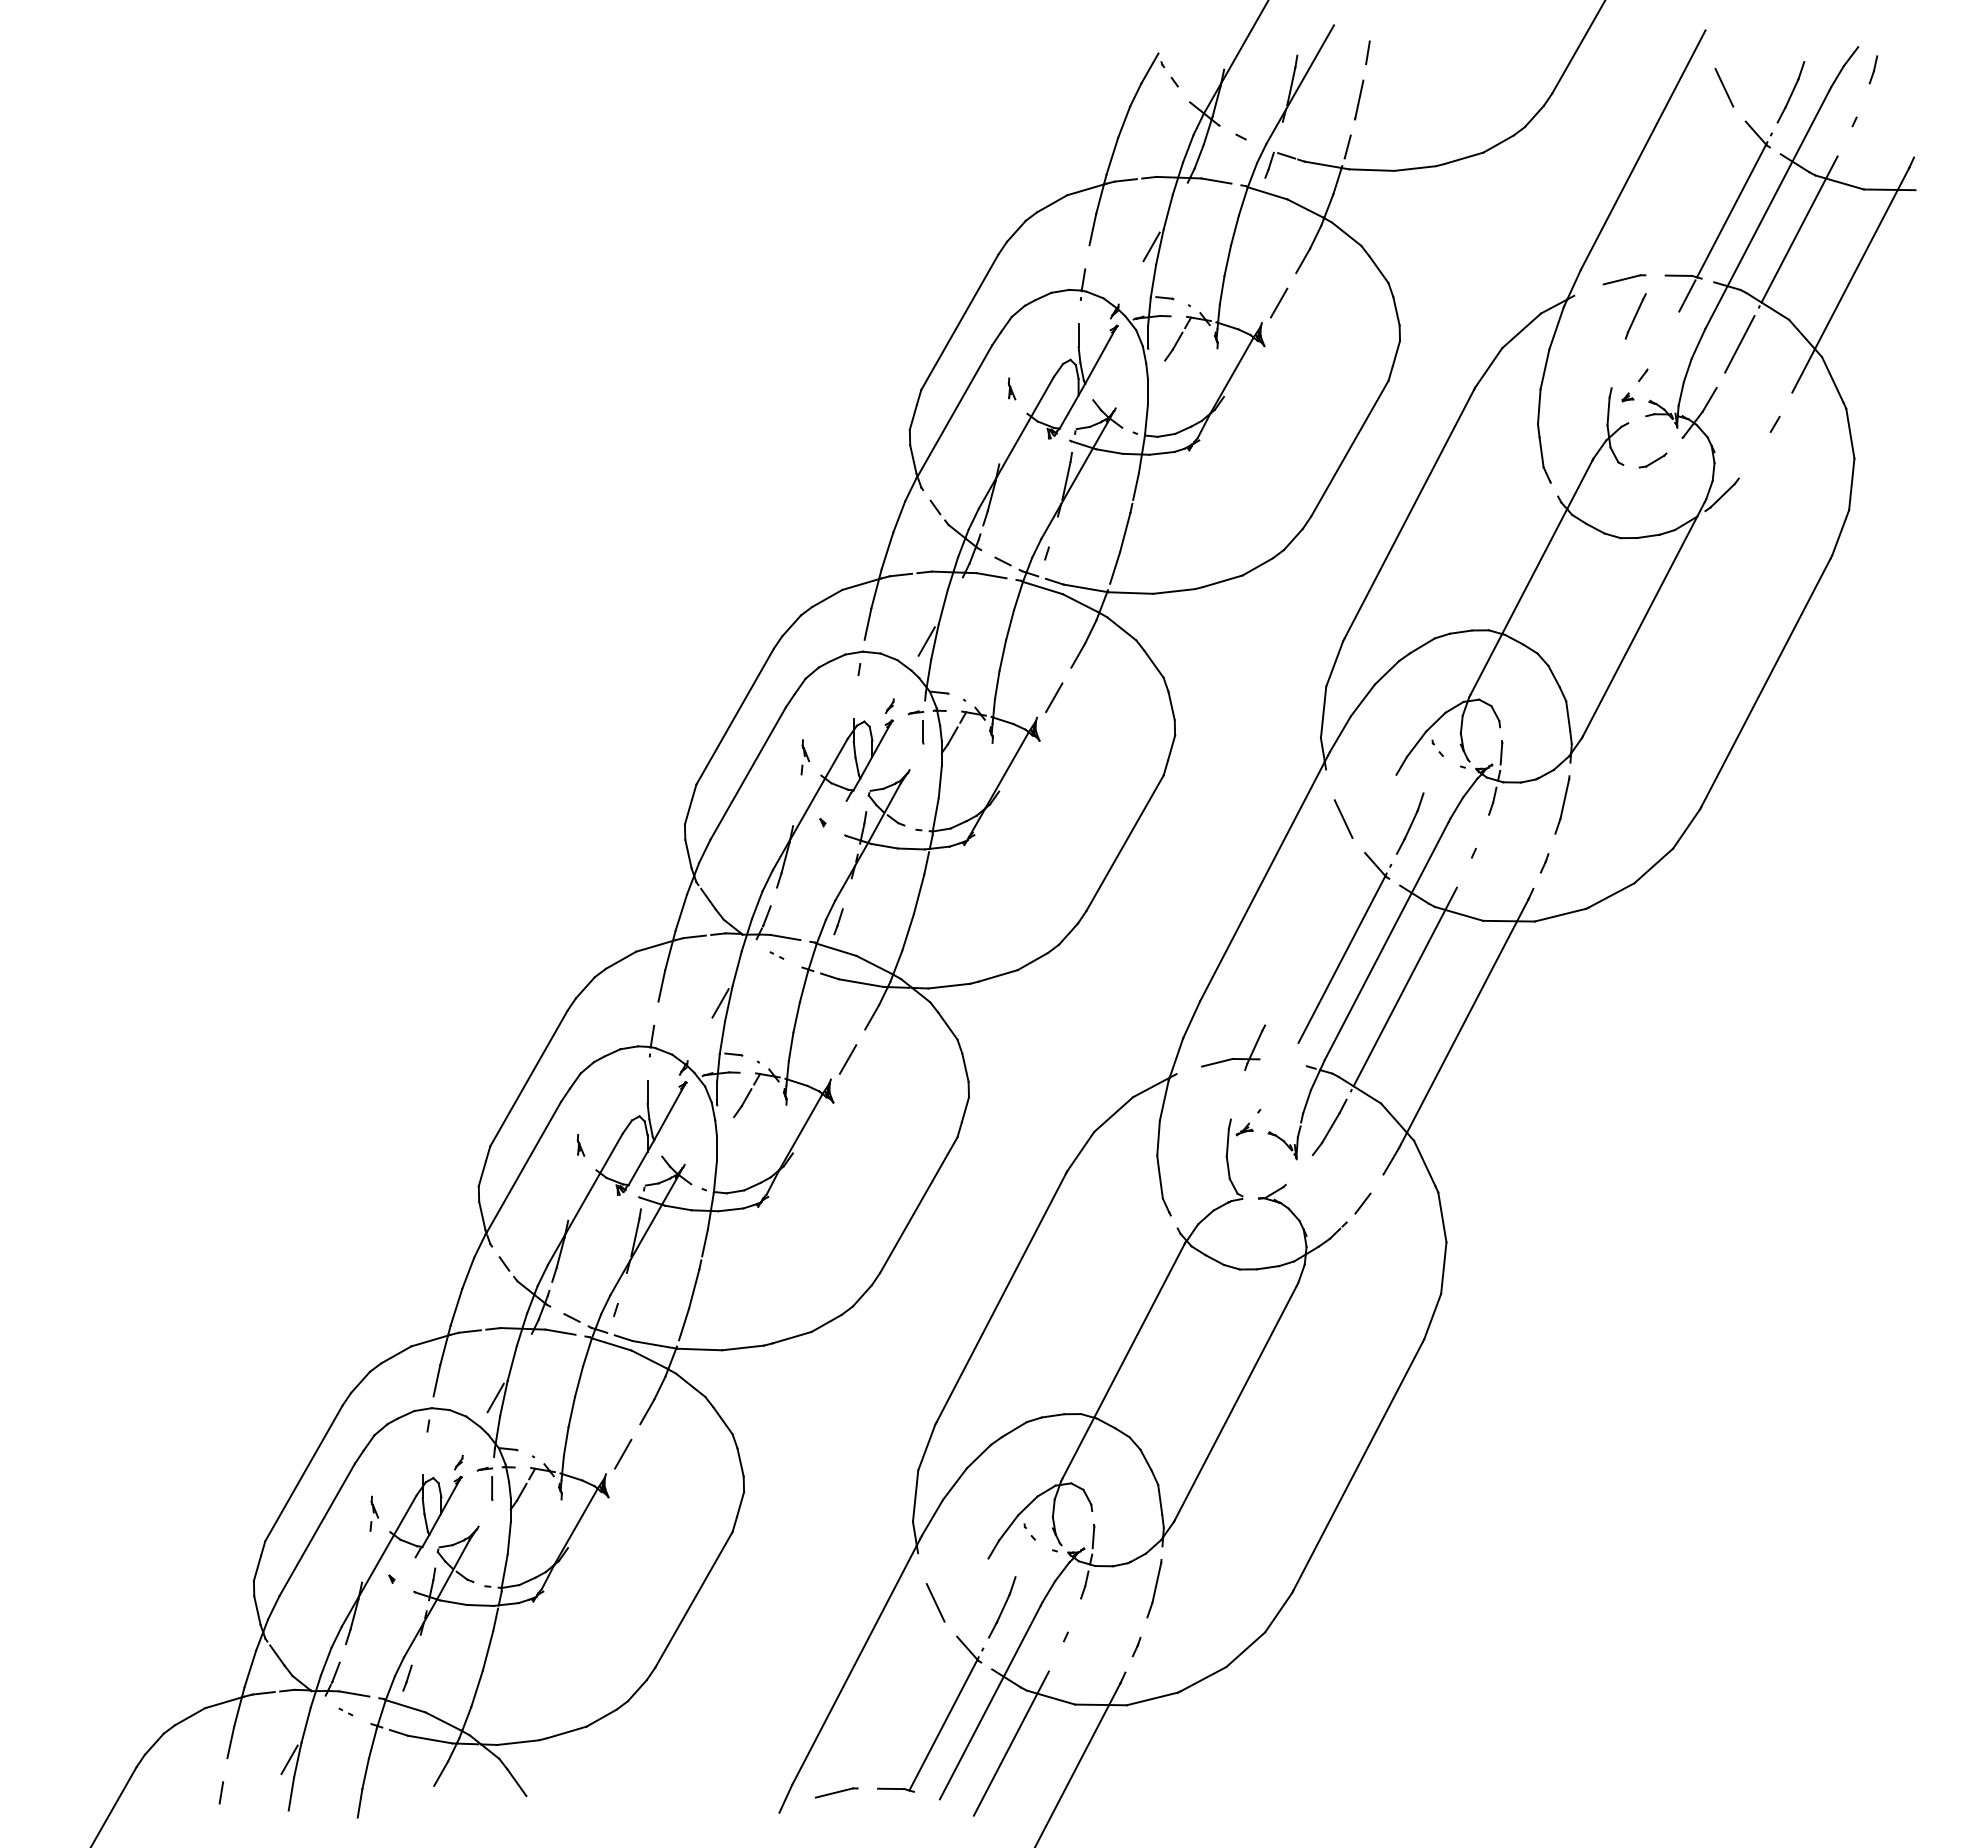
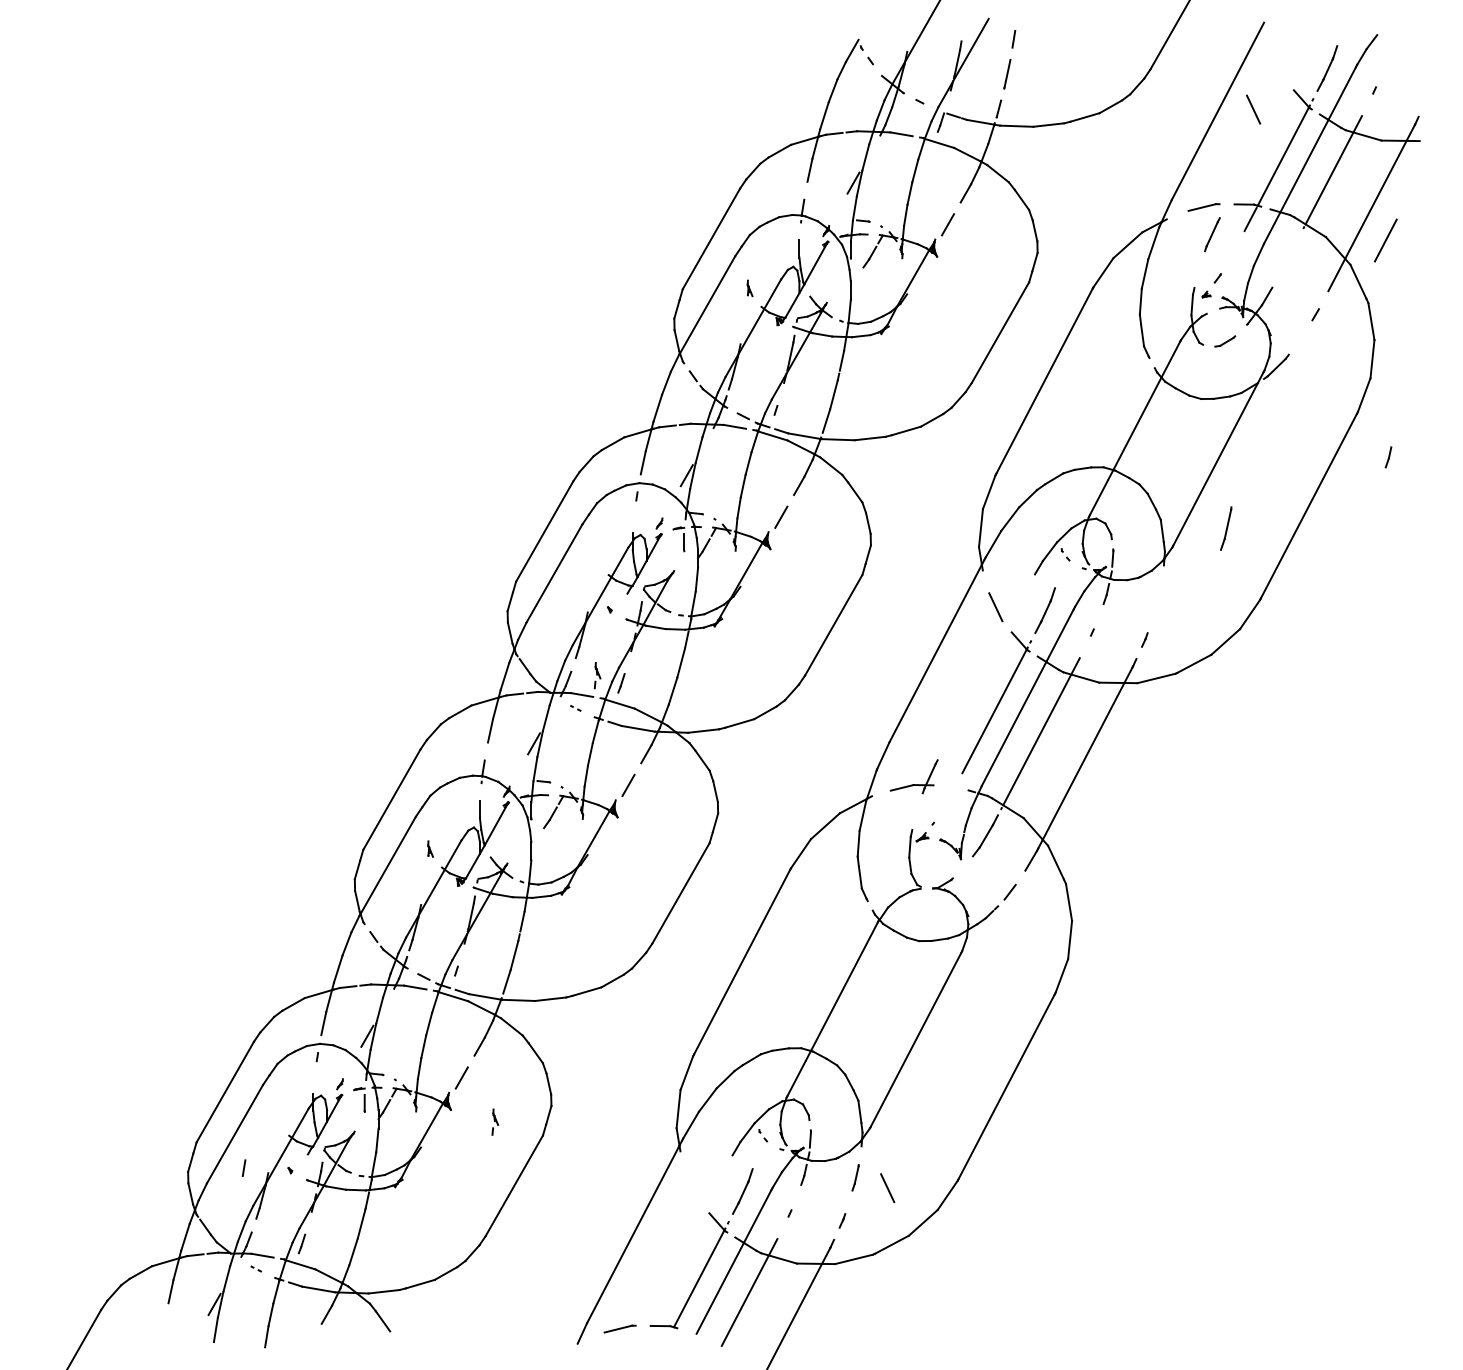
line: (1873, 69) -> (1388, 457), moved
line: (1724, 87) -> (1253, 109), moved
line: (1739, 344) -> (1385, 240), moved
part: (805, 757) -> (597, 675), moved
part: (1562, 804) -> (1226, 528), moved
part: (374, 1513) -> (495, 1121), moved
part: (1154, 1588) -> (855, 1177), size x0.6
line: (935, 1602) -> (887, 1187), moved
line: (220, 1792) -> (243, 1167), moved

